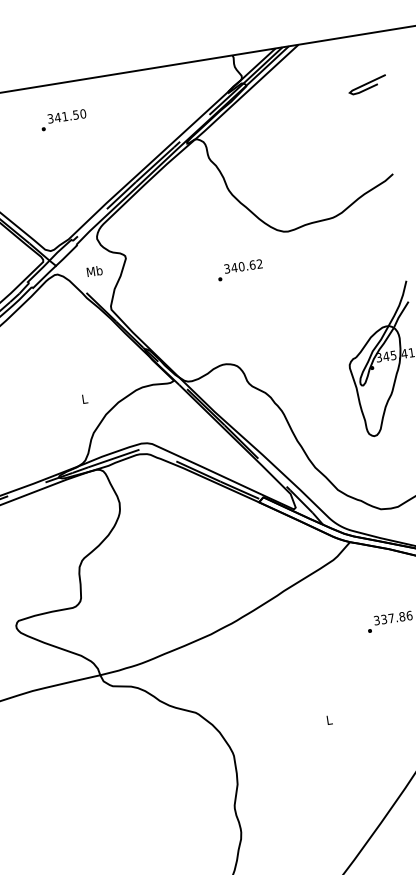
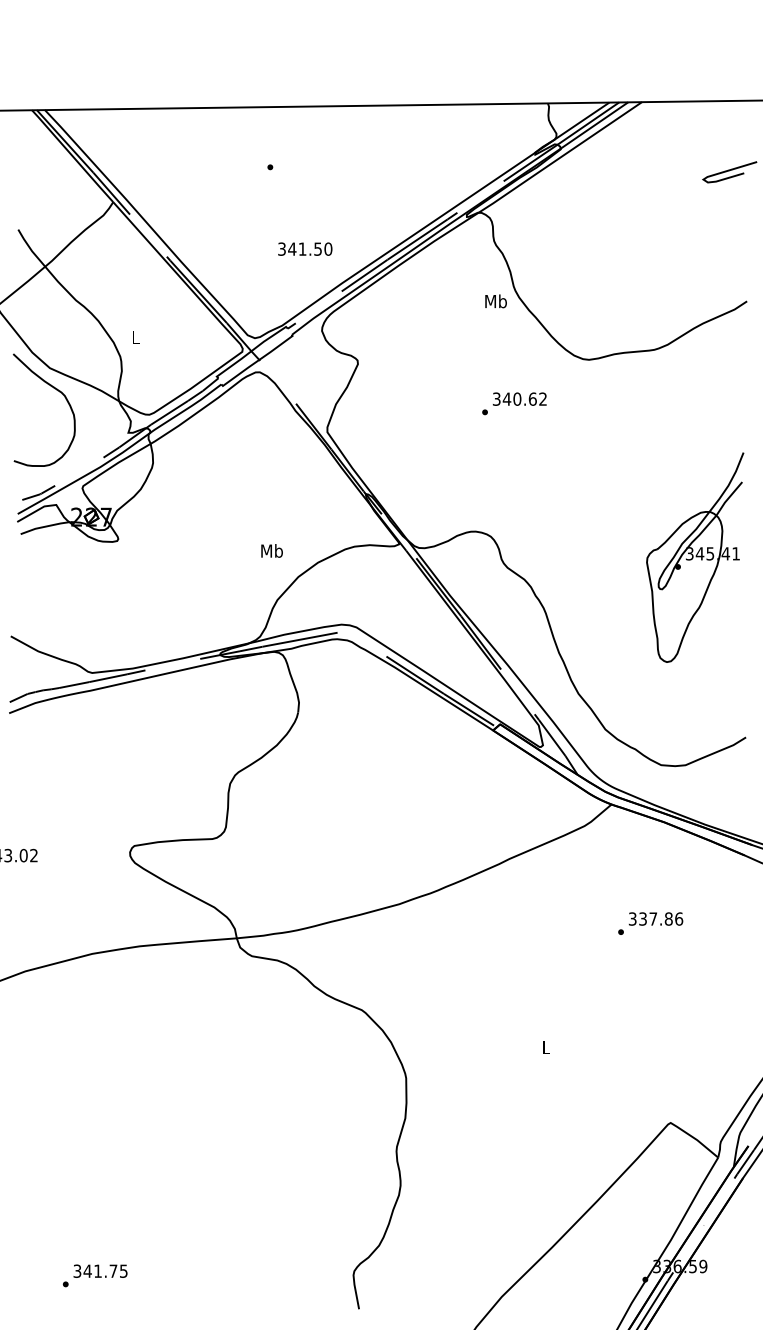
text: (67, 115) -> (305, 248), moved
text: (94, 271) -> (495, 301), moved
text: (84, 398) -> (271, 550), L -> Mb

